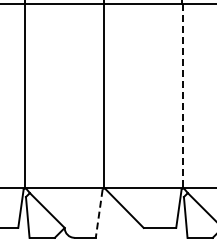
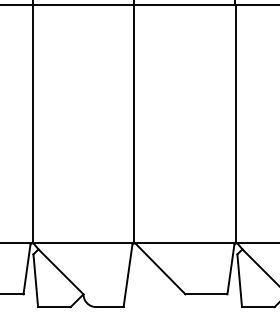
line: (183, 96) -> (236, 124), dashed -> solid
line: (99, 214) -> (128, 276), dashed -> solid

